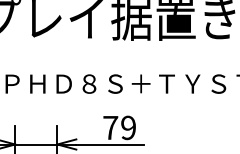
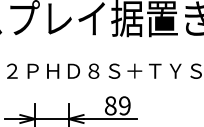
text: (110, 127) -> (110, 105), 79 -> 89

